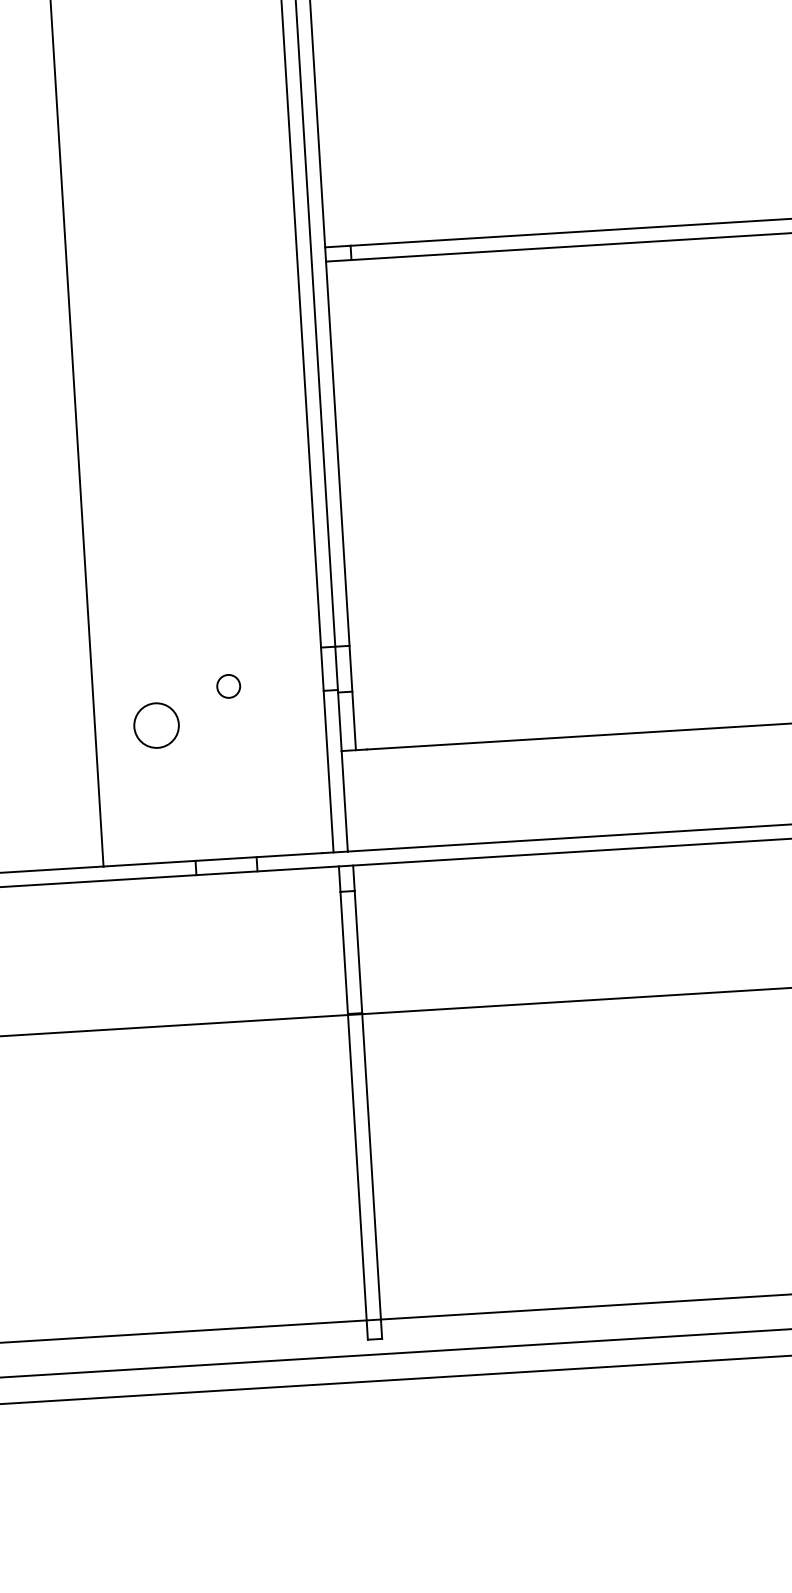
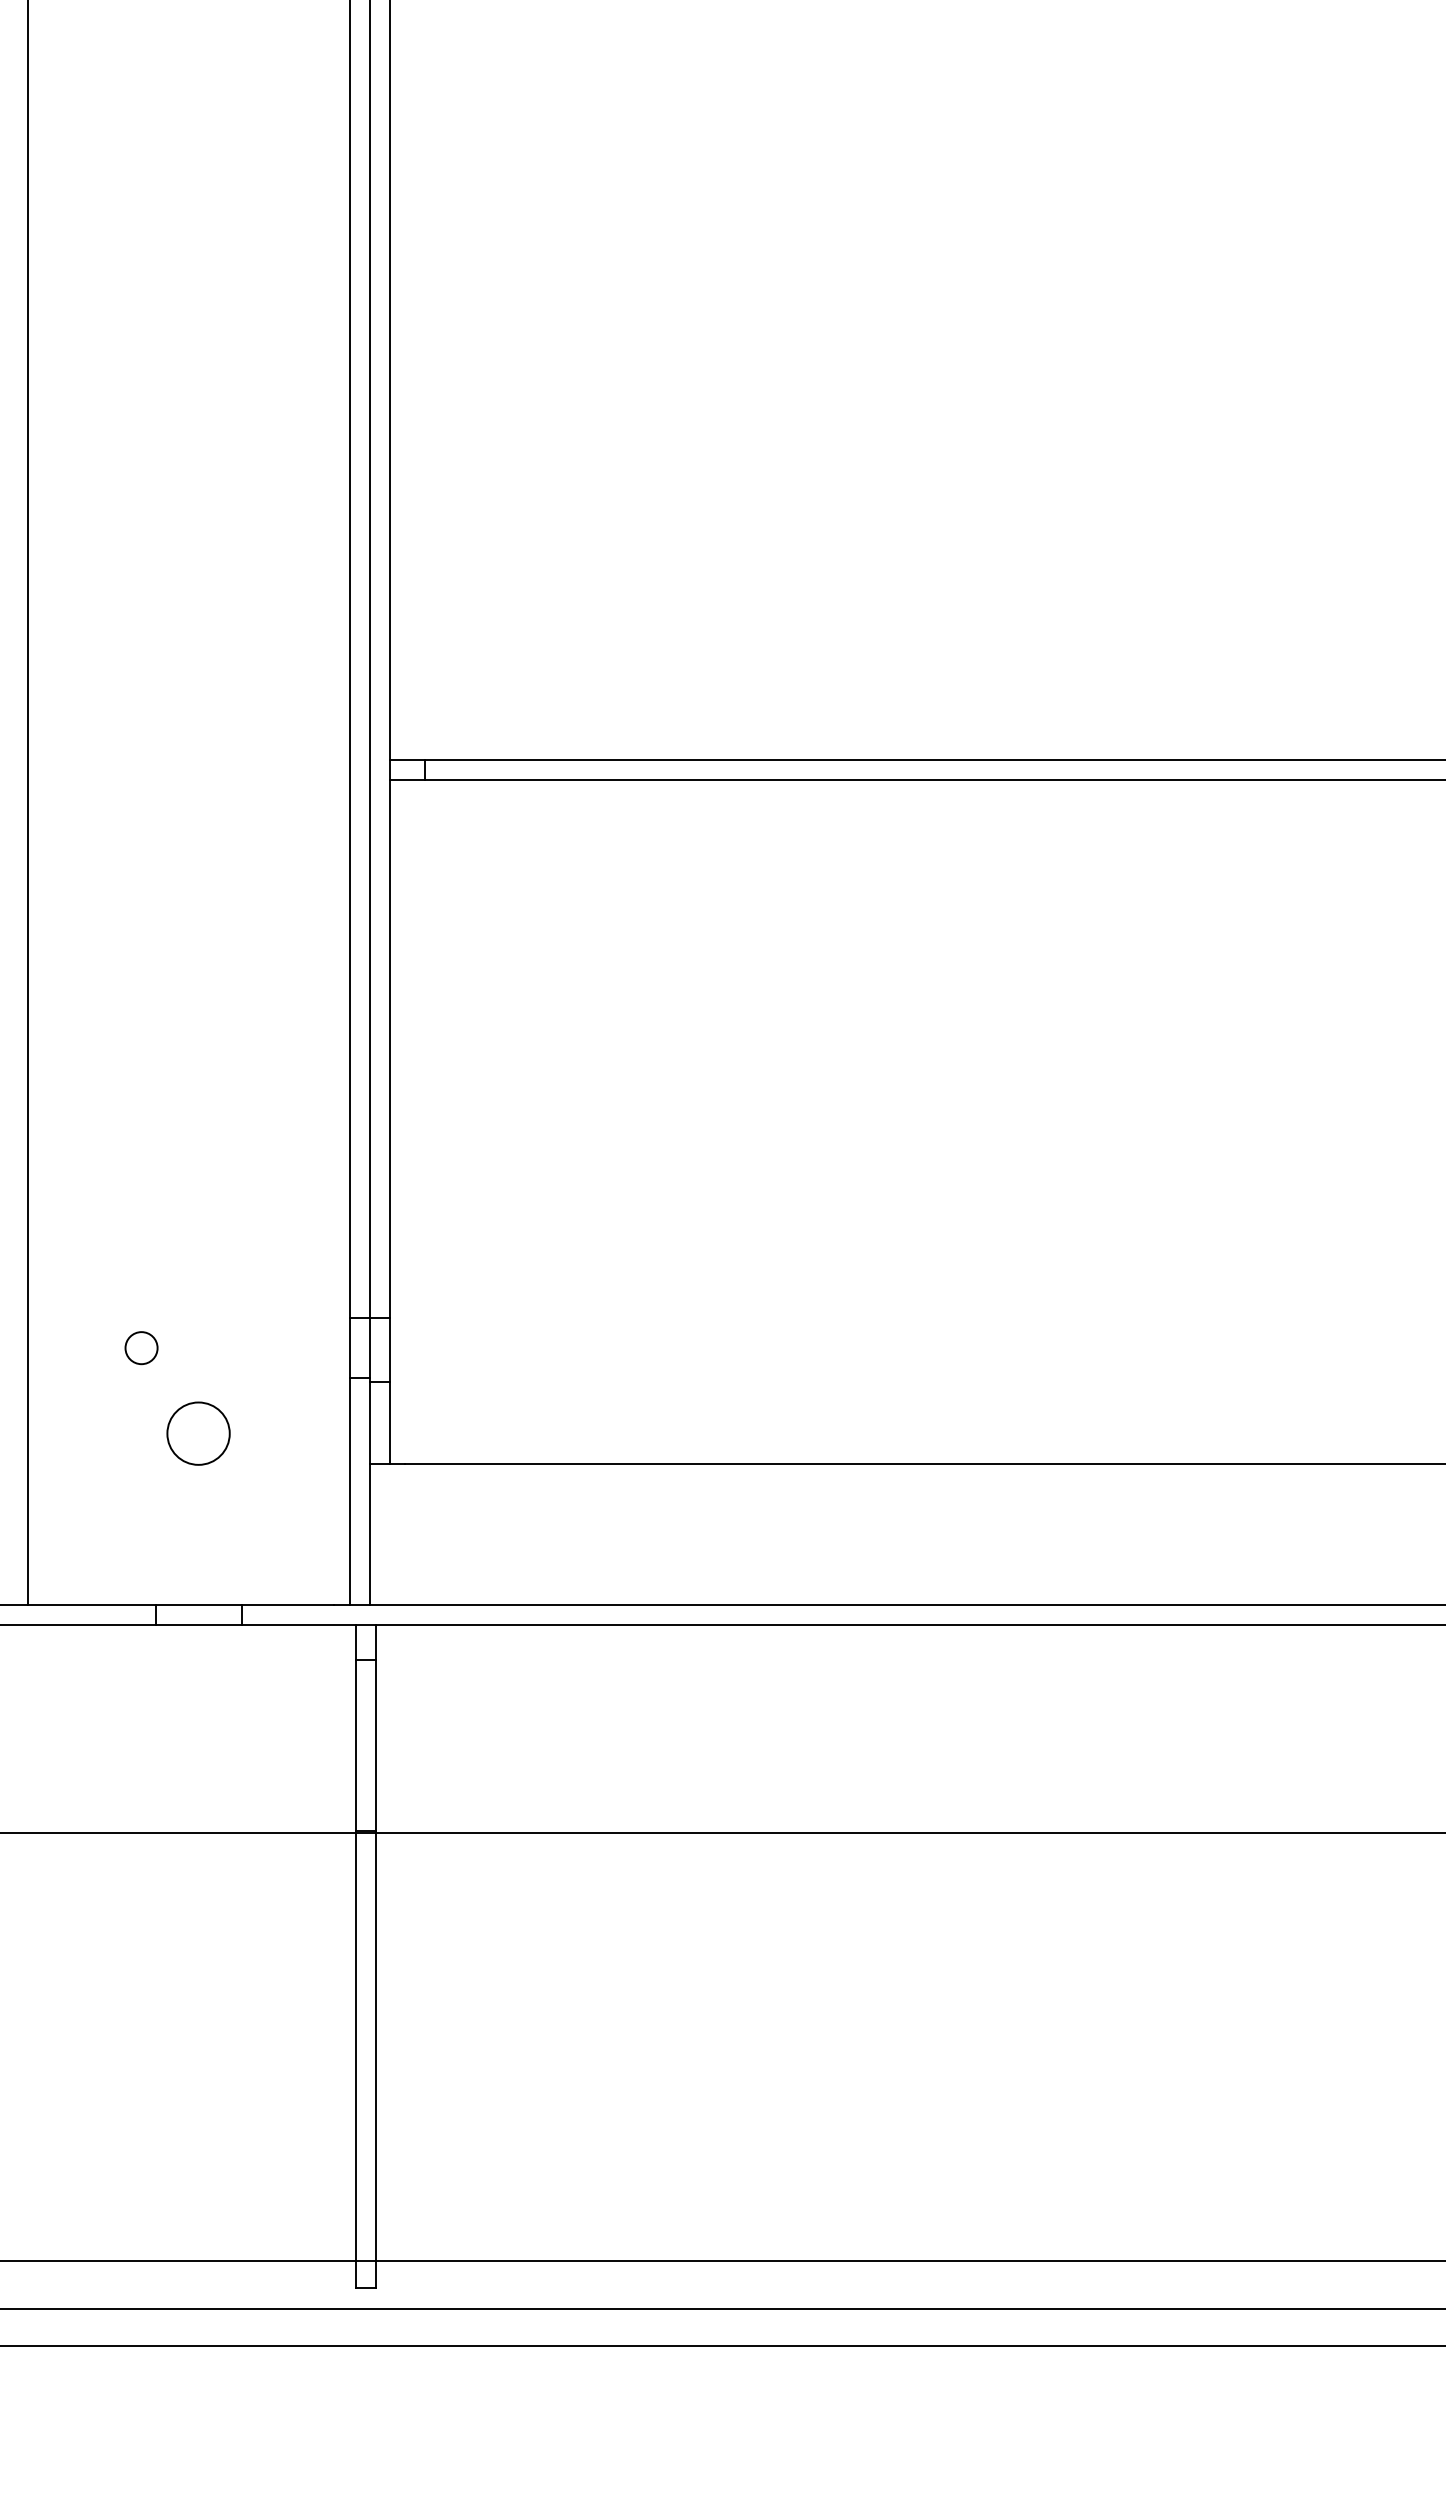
circle: (228, 686) -> (141, 1348), moved
circle: (156, 725) -> (198, 1433), moved

